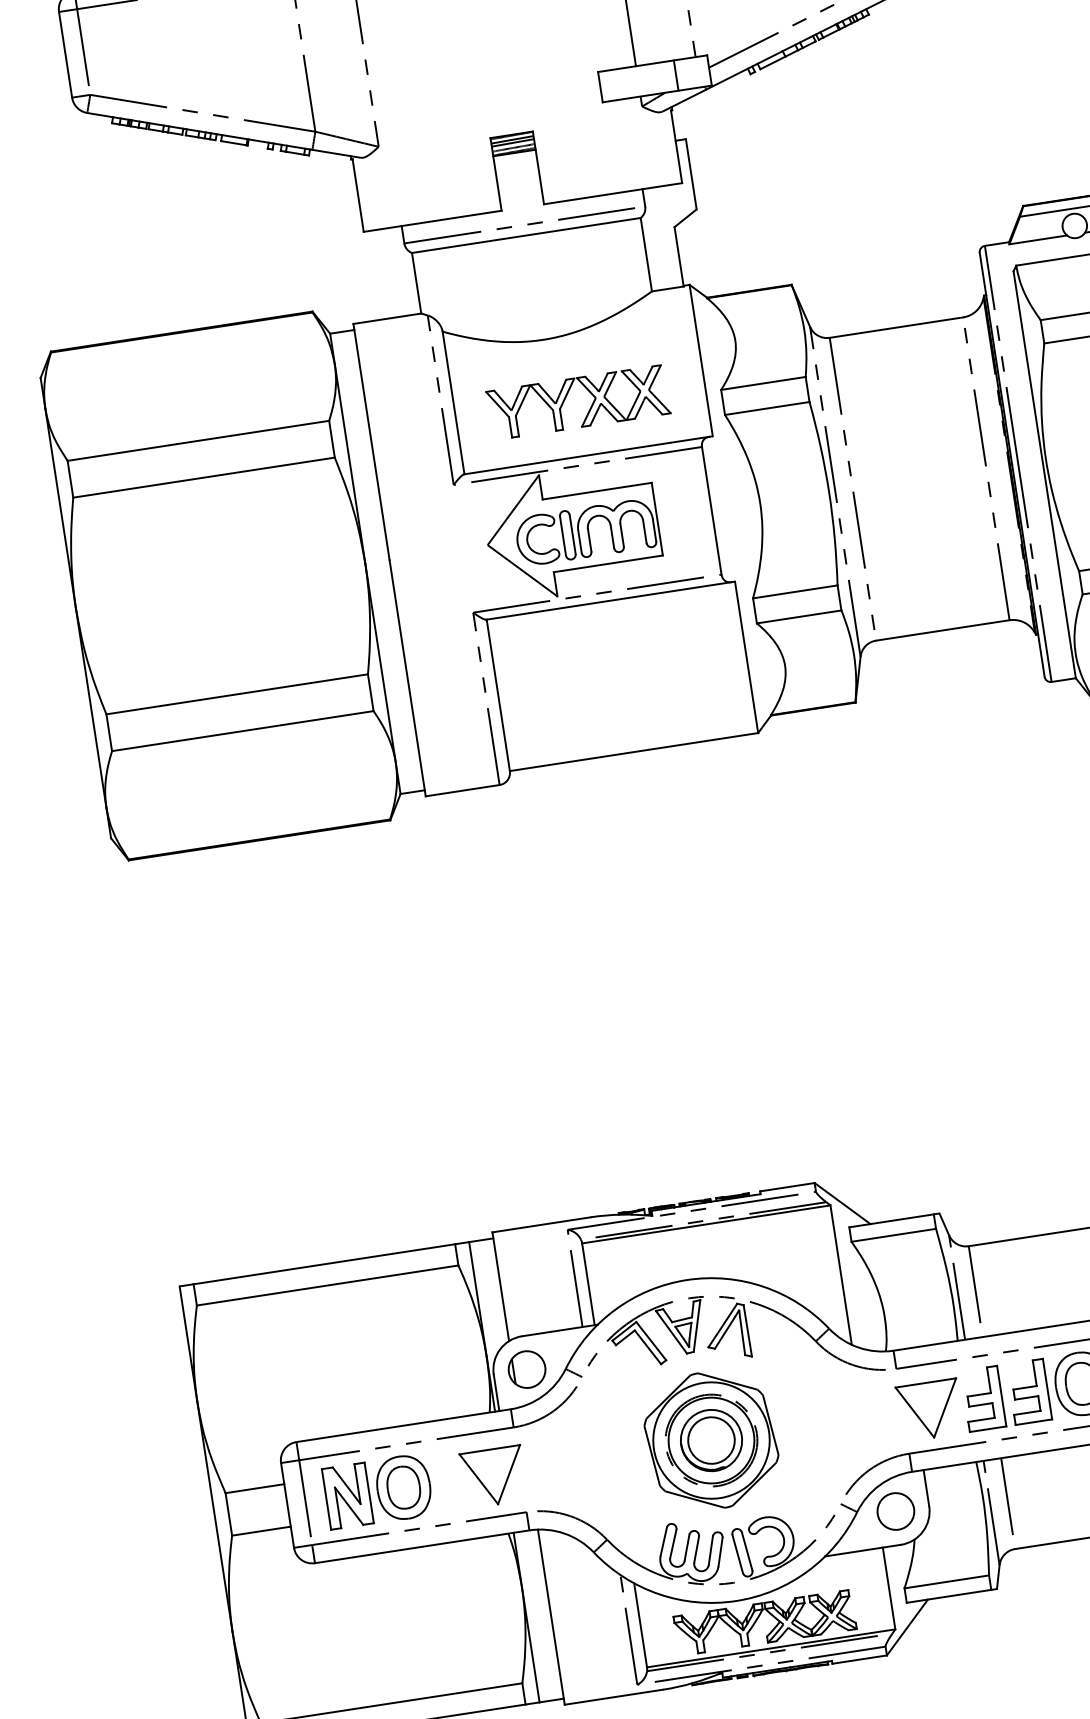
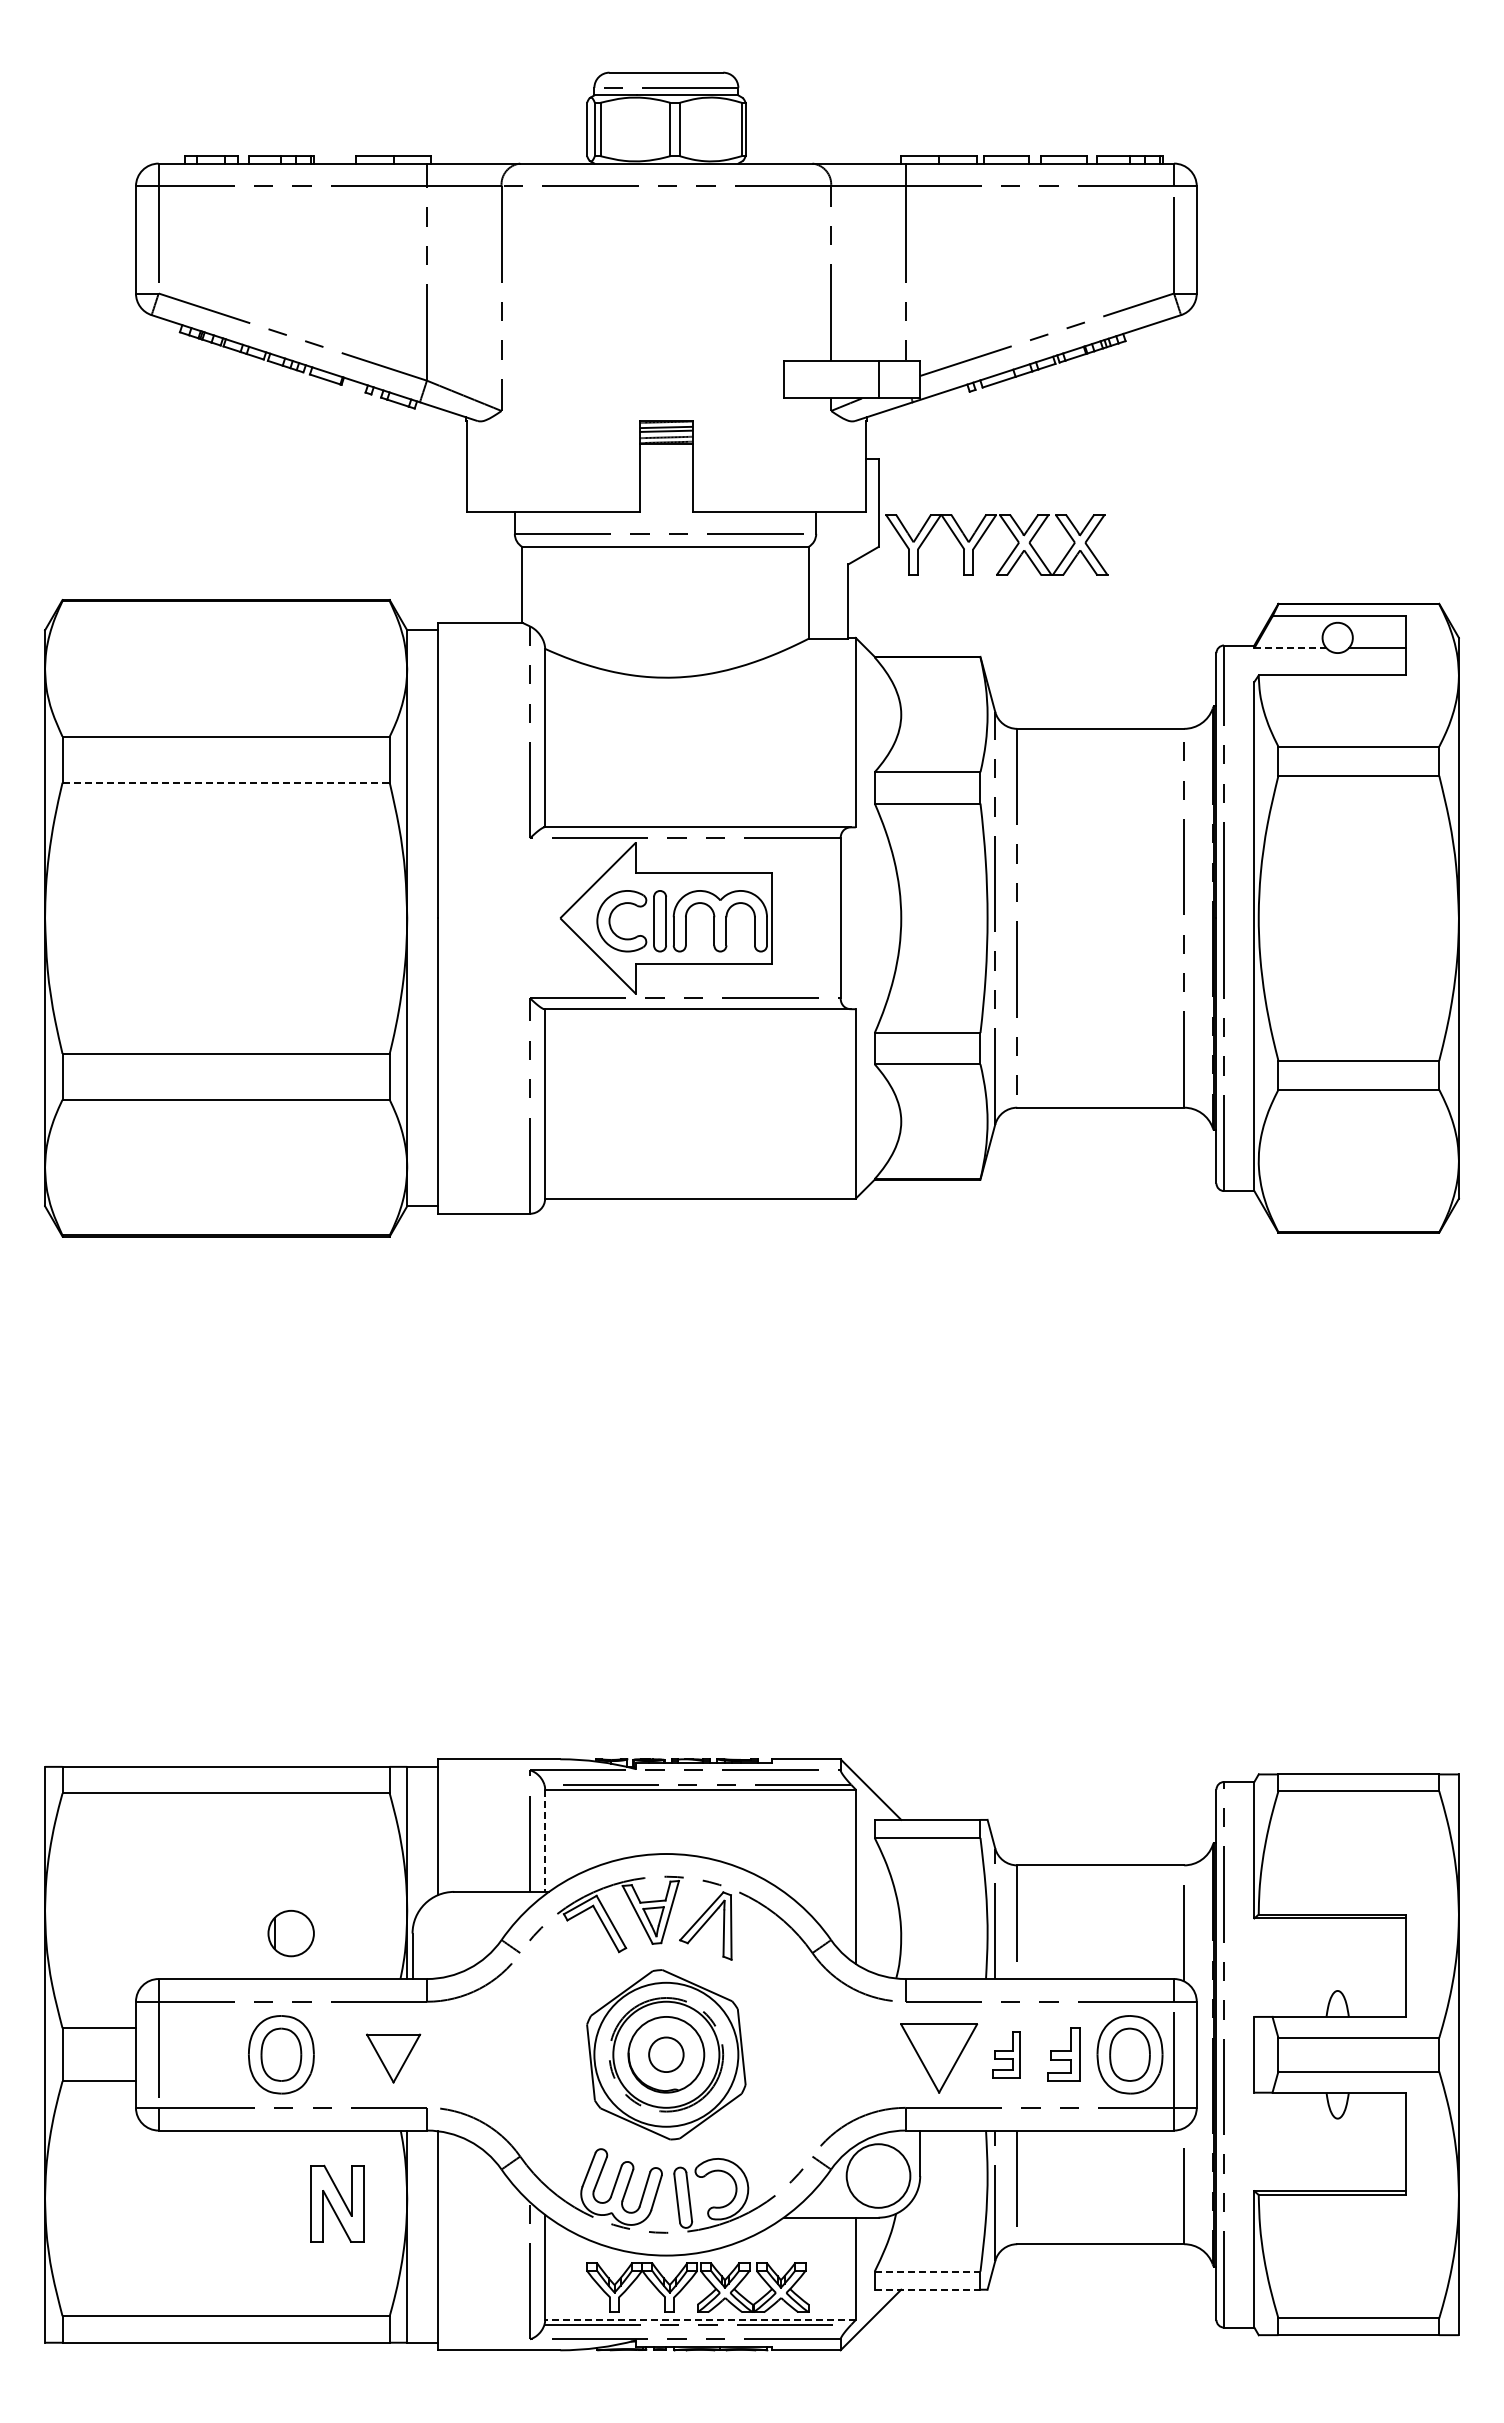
line: (1037, 240) -> (1289, 648), solid -> dashed
part: (567, 395) -> (984, 534), moved
line: (204, 477) -> (226, 782), solid -> dashed
line: (588, 1284) -> (545, 1841), solid -> dashed
part: (526, 1369) -> (290, 1933), moved
part: (1028, 1391) -> (1063, 2054), size x0.7
part: (983, 1398) -> (1006, 2054), size x0.6
circle: (711, 1440) -> (666, 2054), size x0.6
part: (493, 1476) -> (393, 2058), size x0.7
part: (347, 1495) -> (337, 2203), moved
circle: (895, 1511) -> (878, 2175), size x1.4
line: (946, 1581) -> (927, 2271), solid -> dashed
line: (948, 1596) -> (927, 2289), solid -> dashed
line: (770, 1648) -> (699, 2320), solid -> dashed

